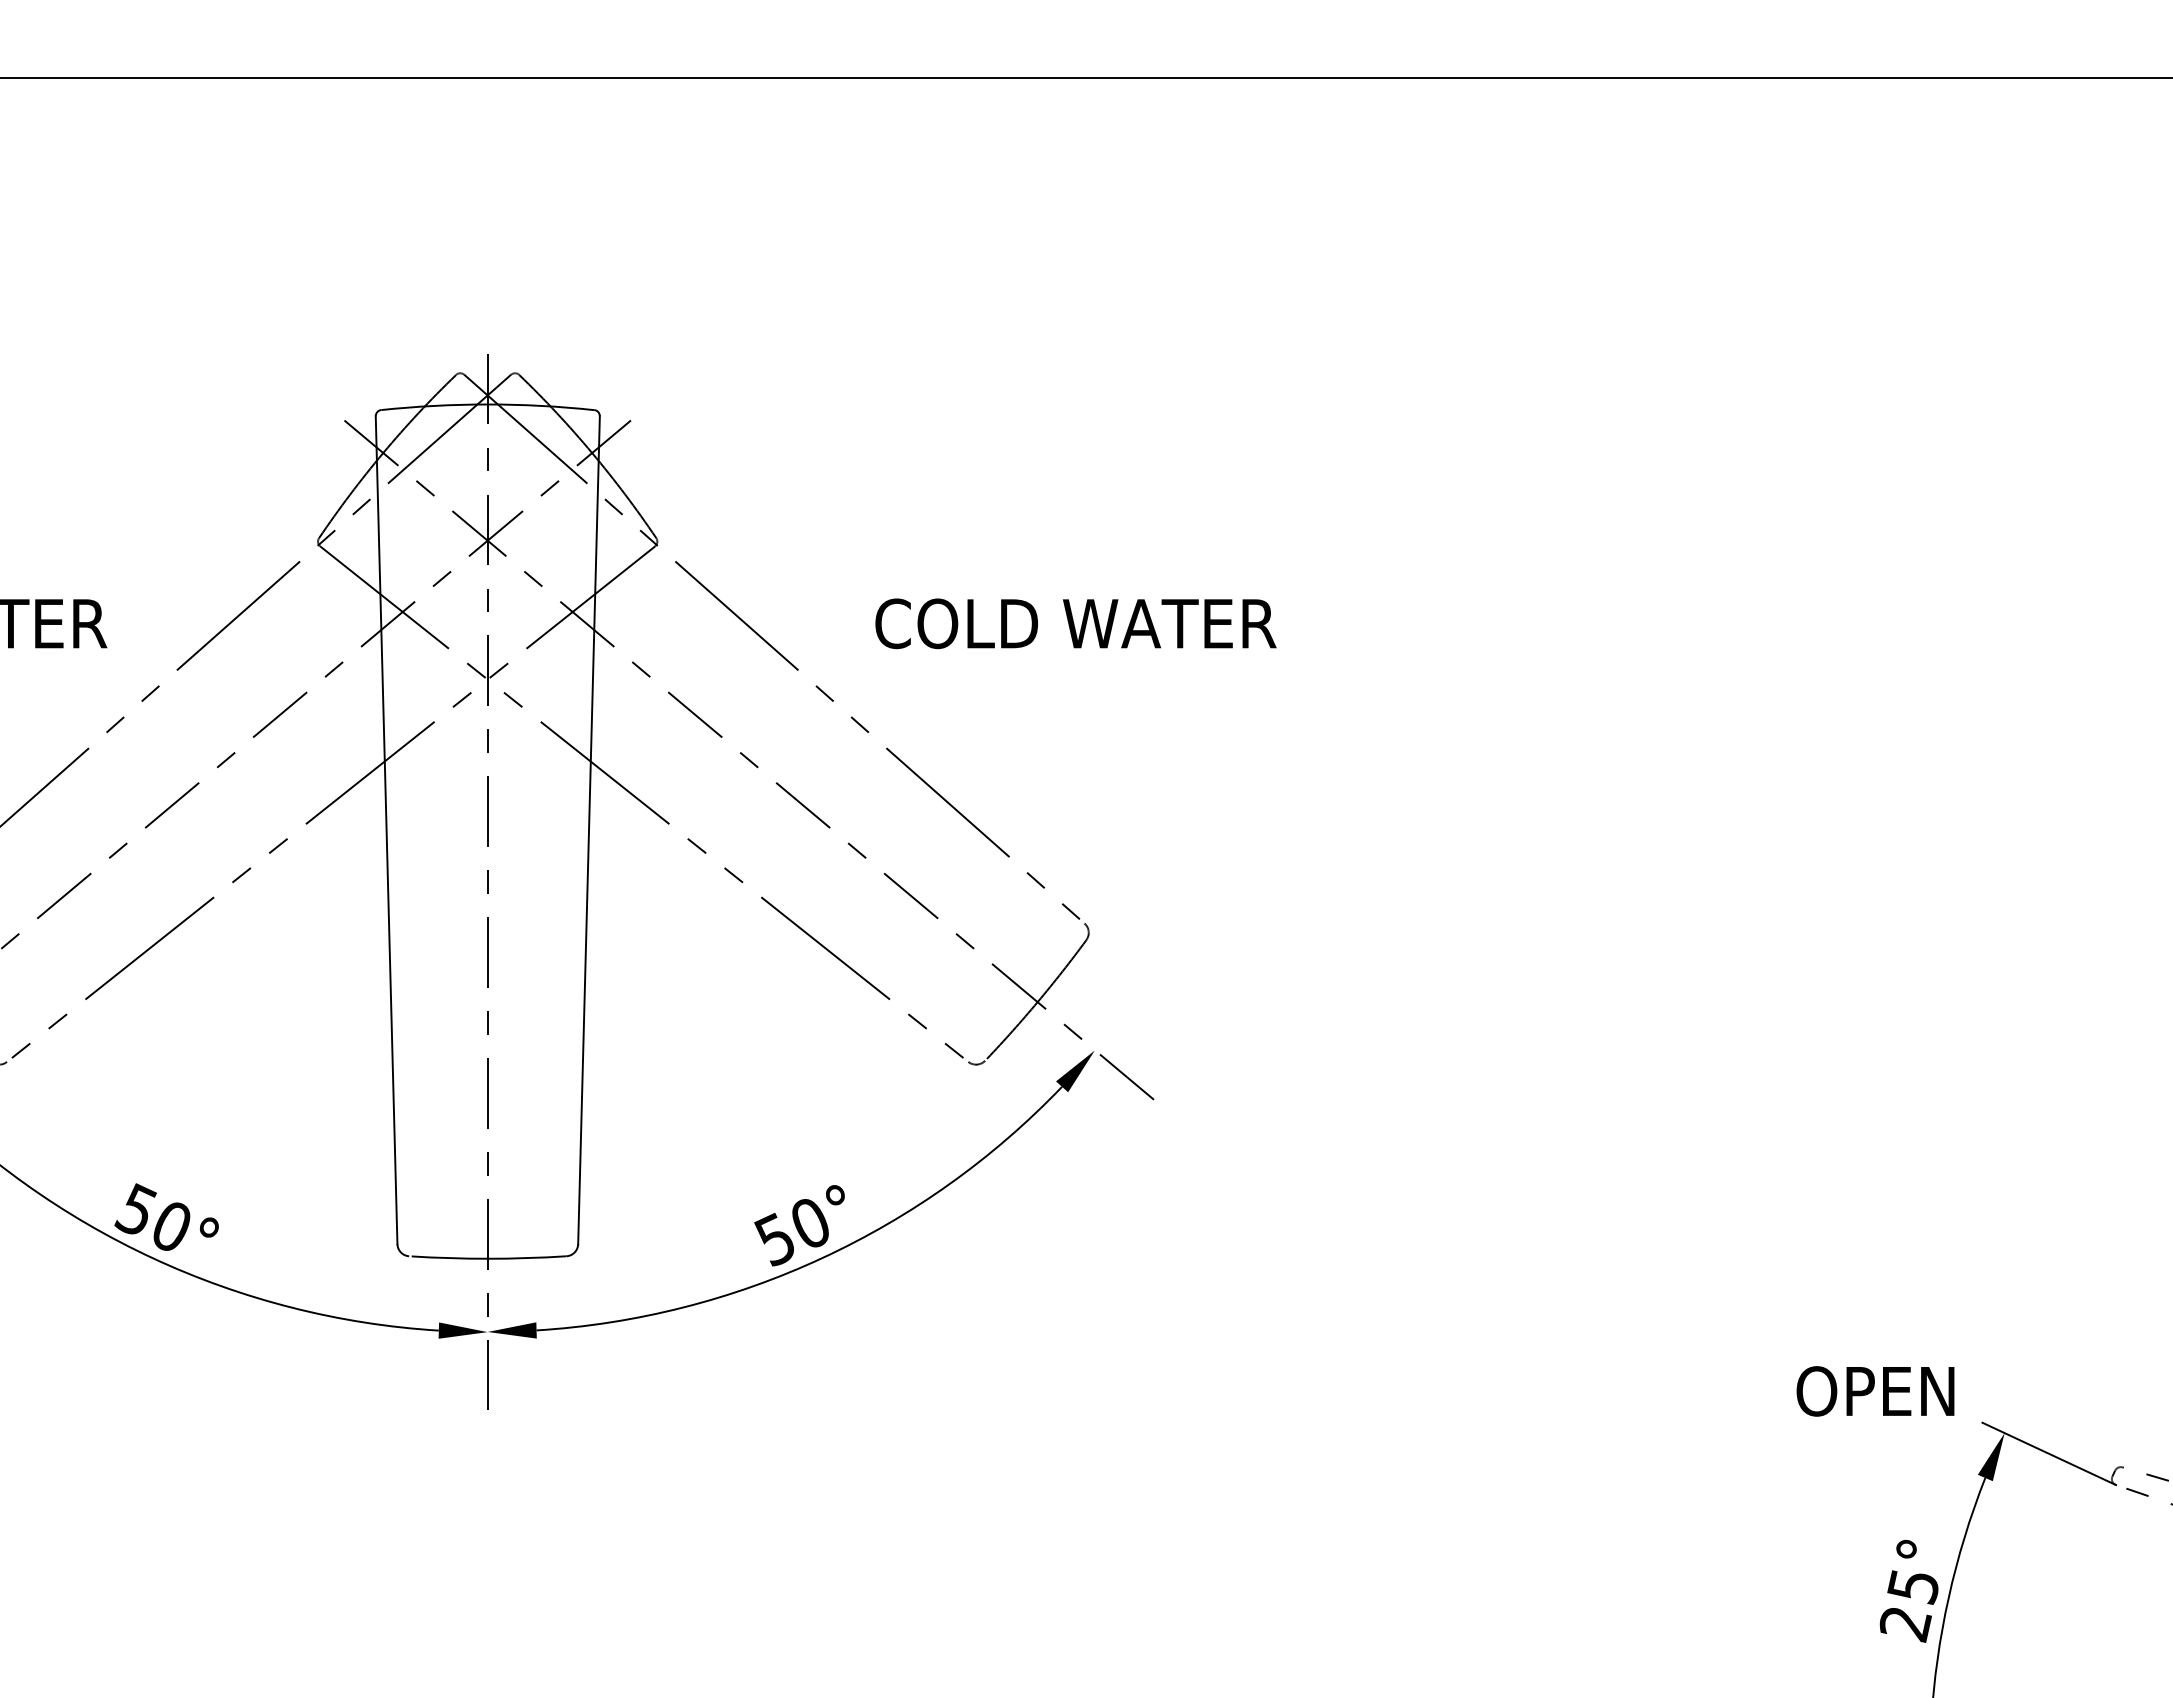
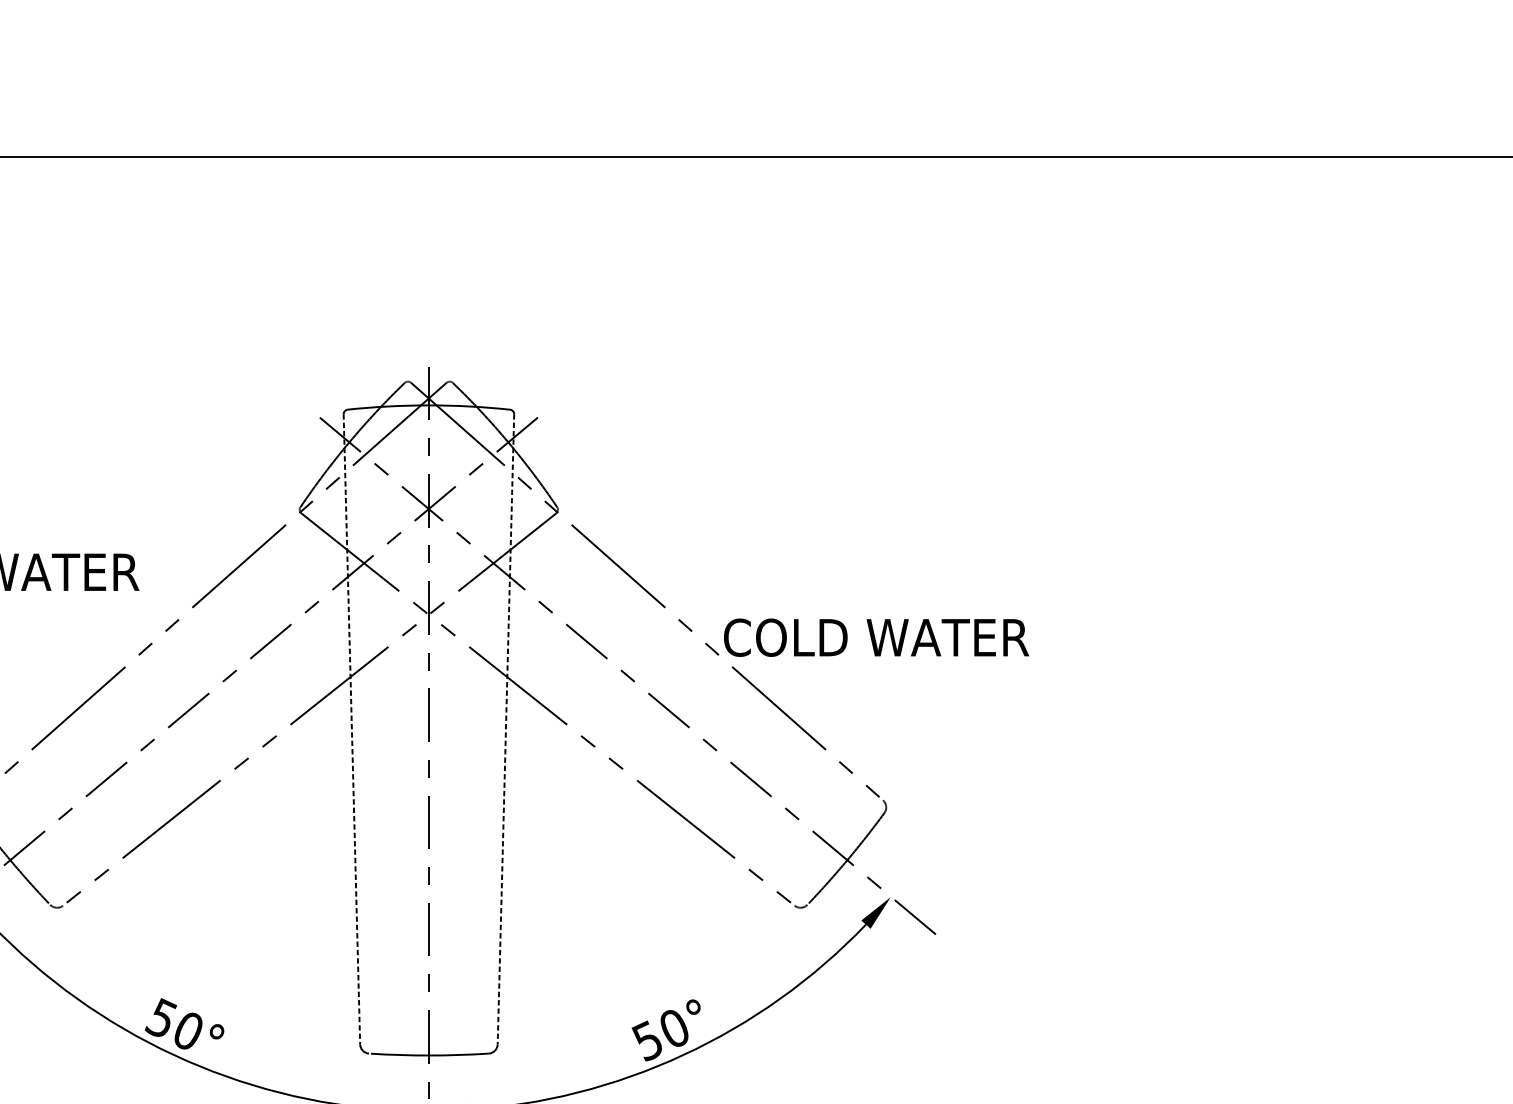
text: (1075, 623) -> (876, 637), moved
line: (386, 830) -> (351, 729), solid -> dashed
line: (589, 830) -> (506, 729), solid -> dashed

